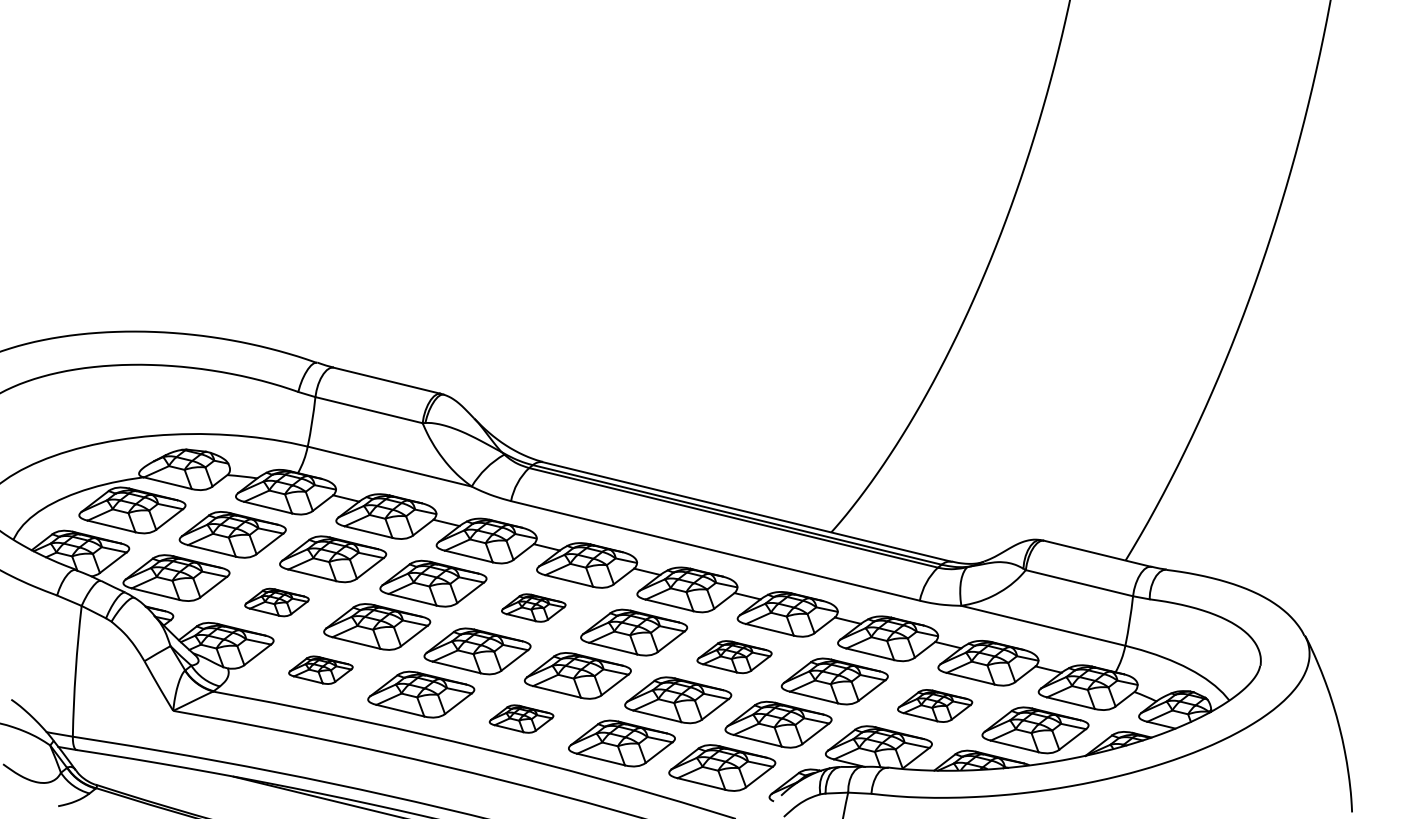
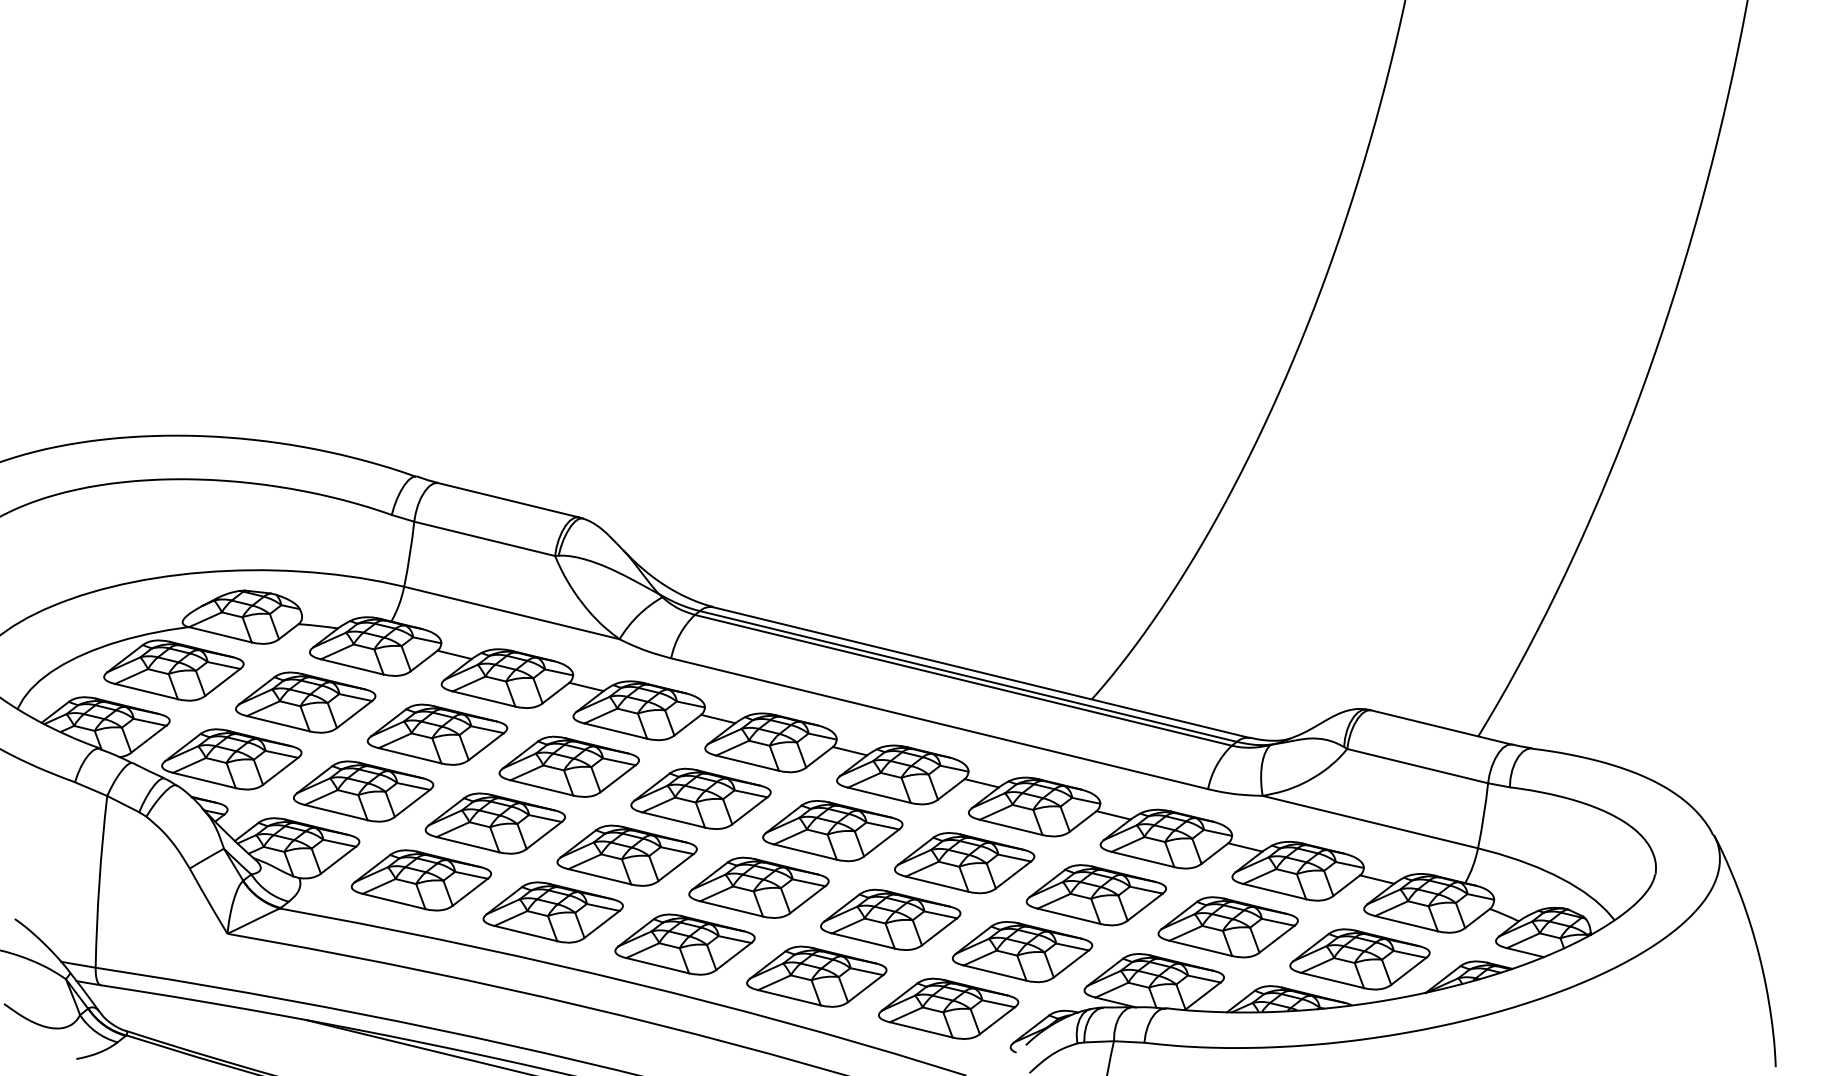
part: (276, 602) -> (363, 791), size x1.67
part: (533, 607) -> (700, 798), size x1.67
part: (734, 657) -> (964, 863), size x1.43
part: (320, 670) -> (421, 880), size x1.67
part: (934, 706) -> (1227, 927), size x1.43
part: (521, 719) -> (684, 944), size x1.67

